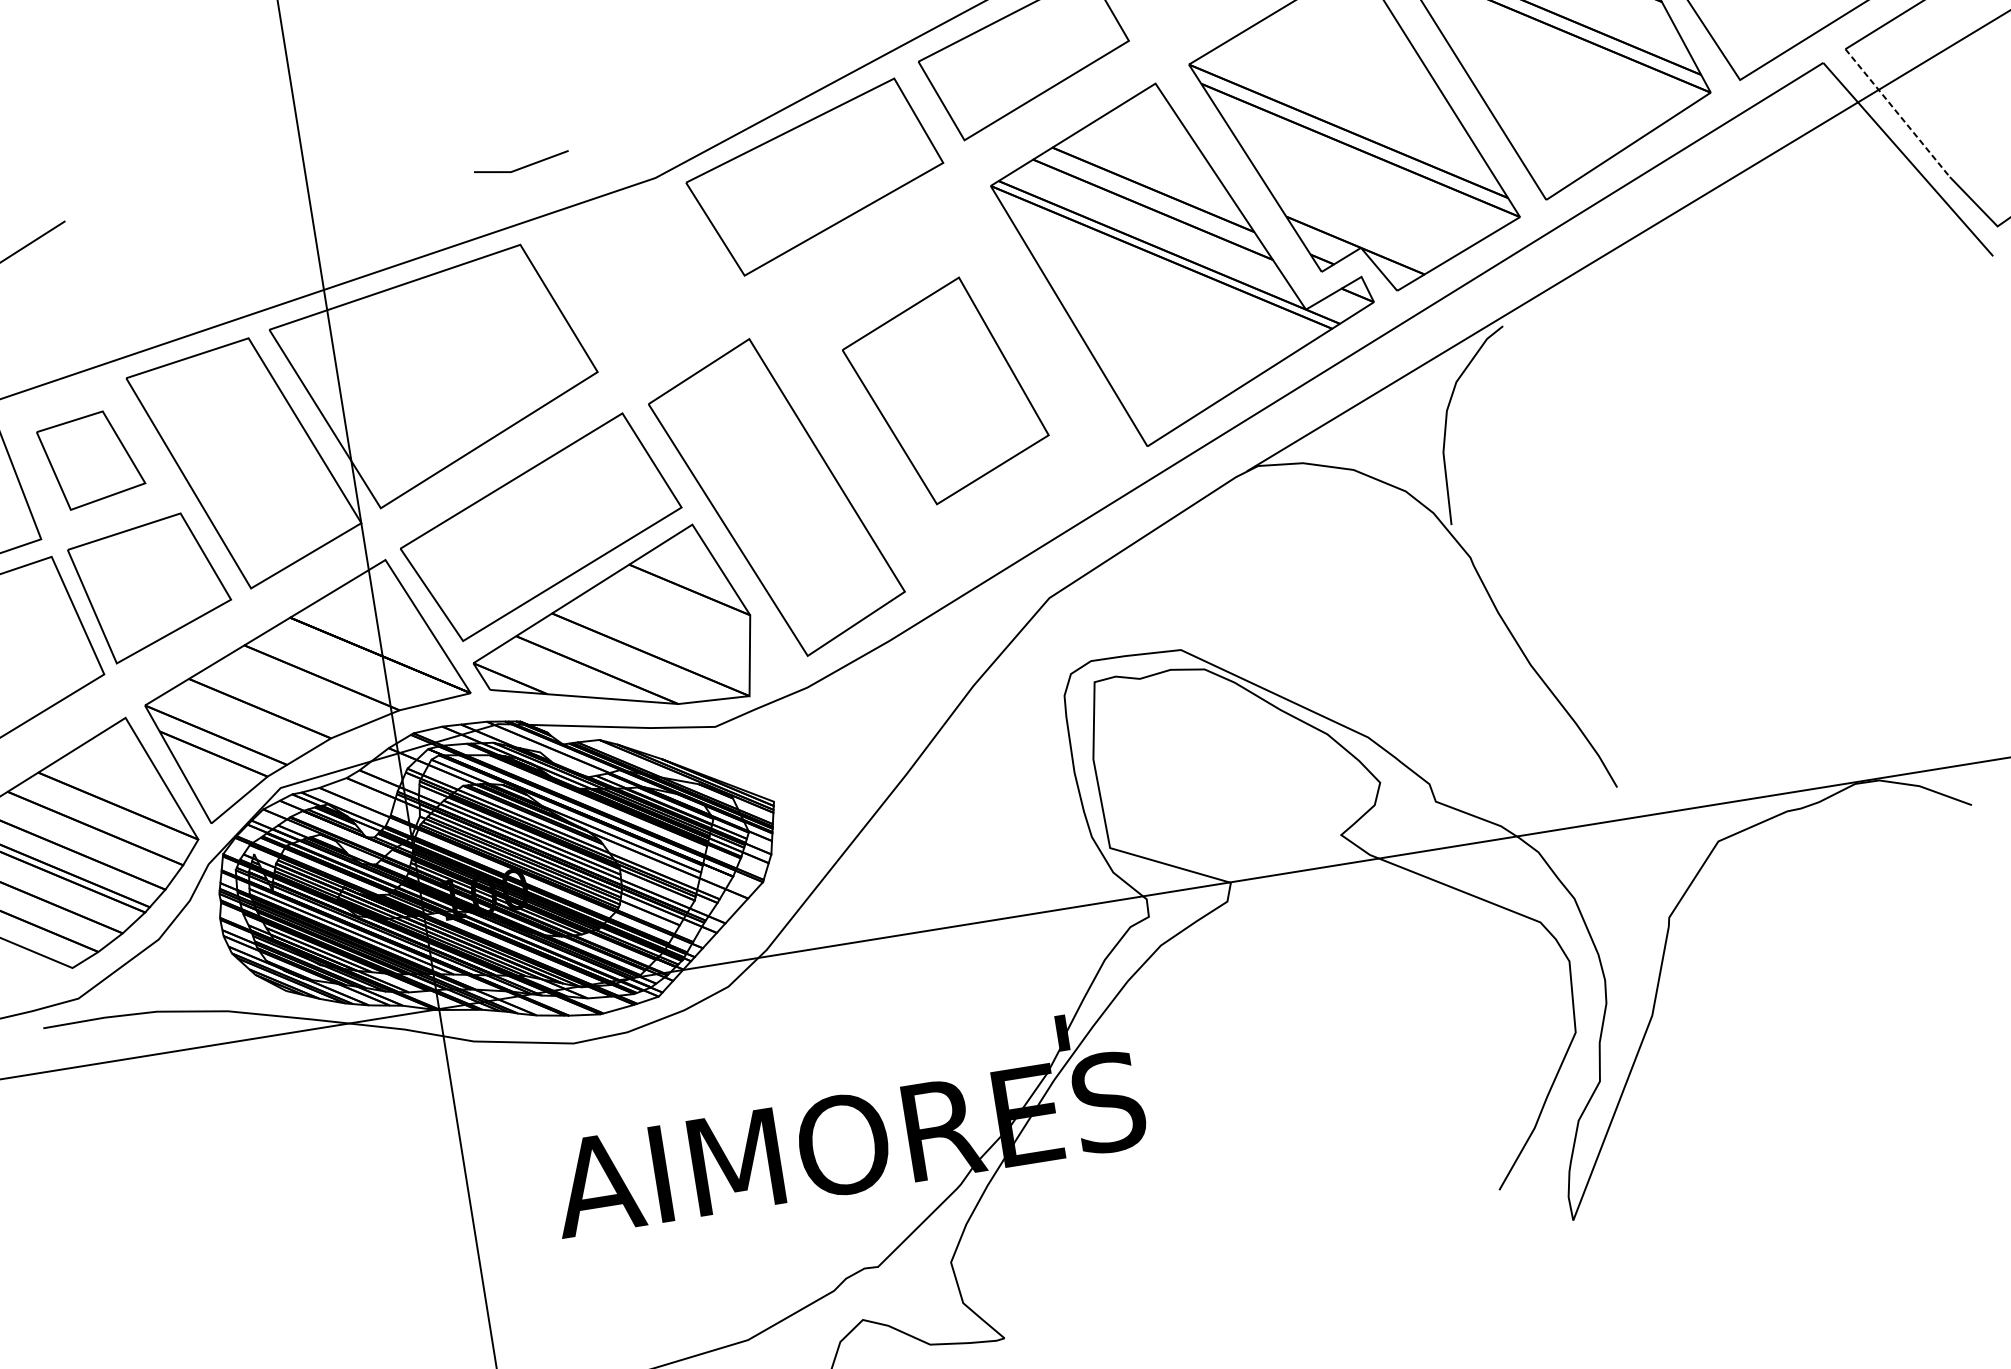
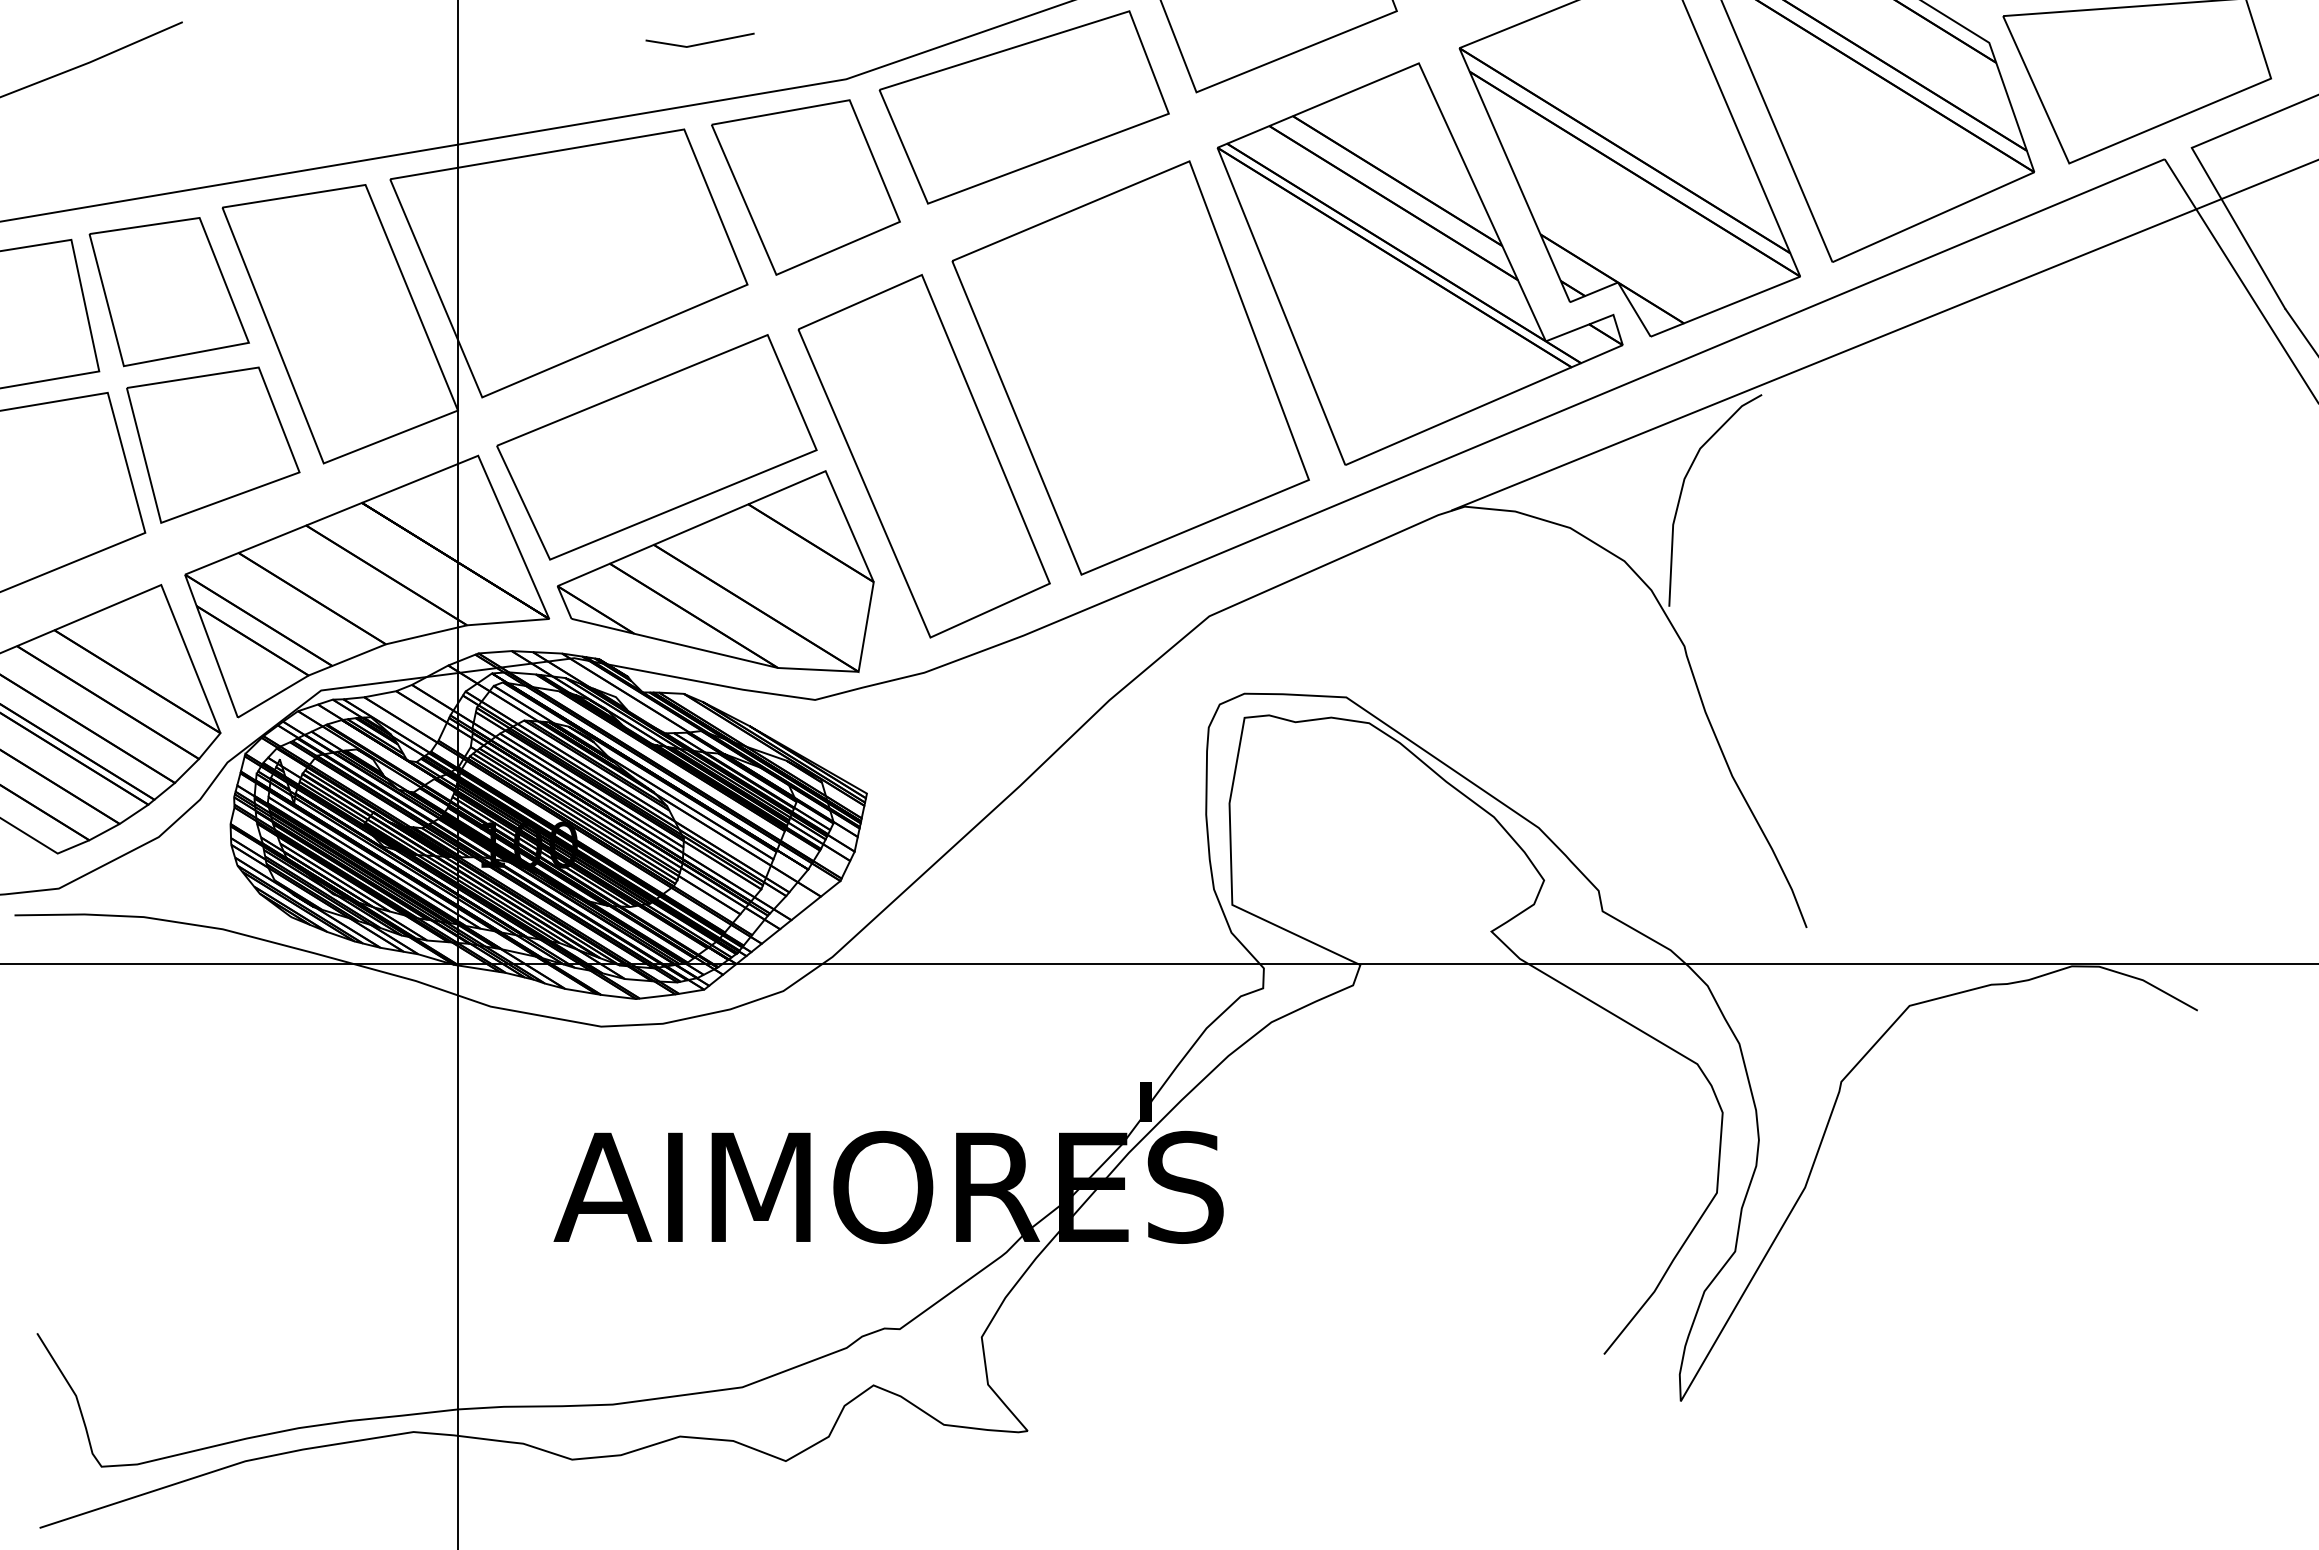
line: (1897, 113) -> (2238, 228), dashed -> solid
part: (634, 278) -> (805, 187), added
part: (945, 390) -> (1130, 367), size x1.67
part: (90, 460) -> (168, 292), size x1.43

